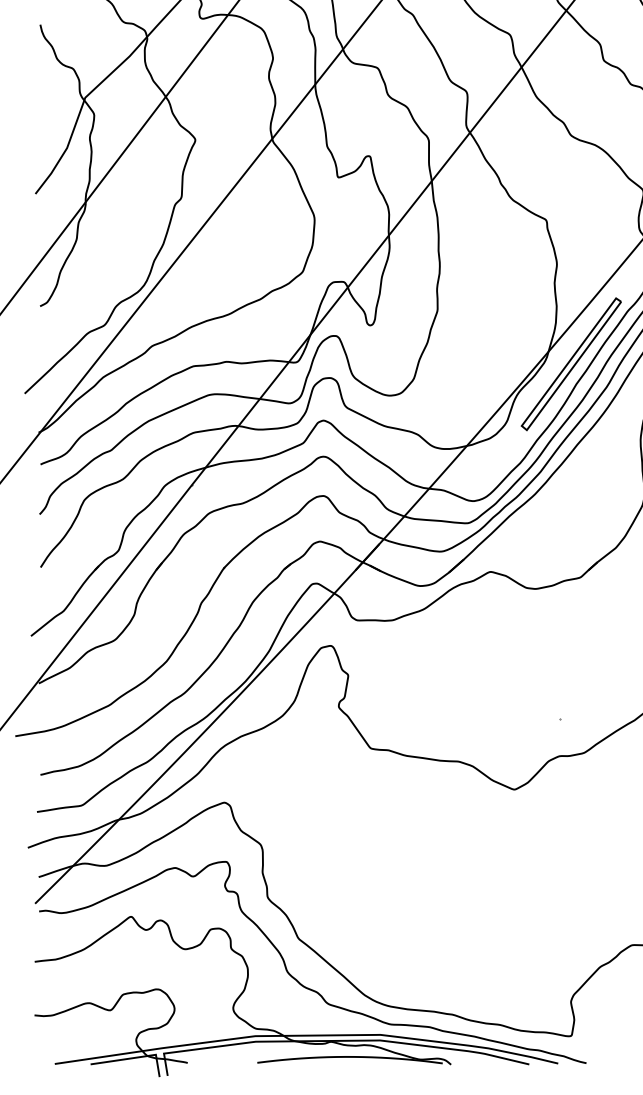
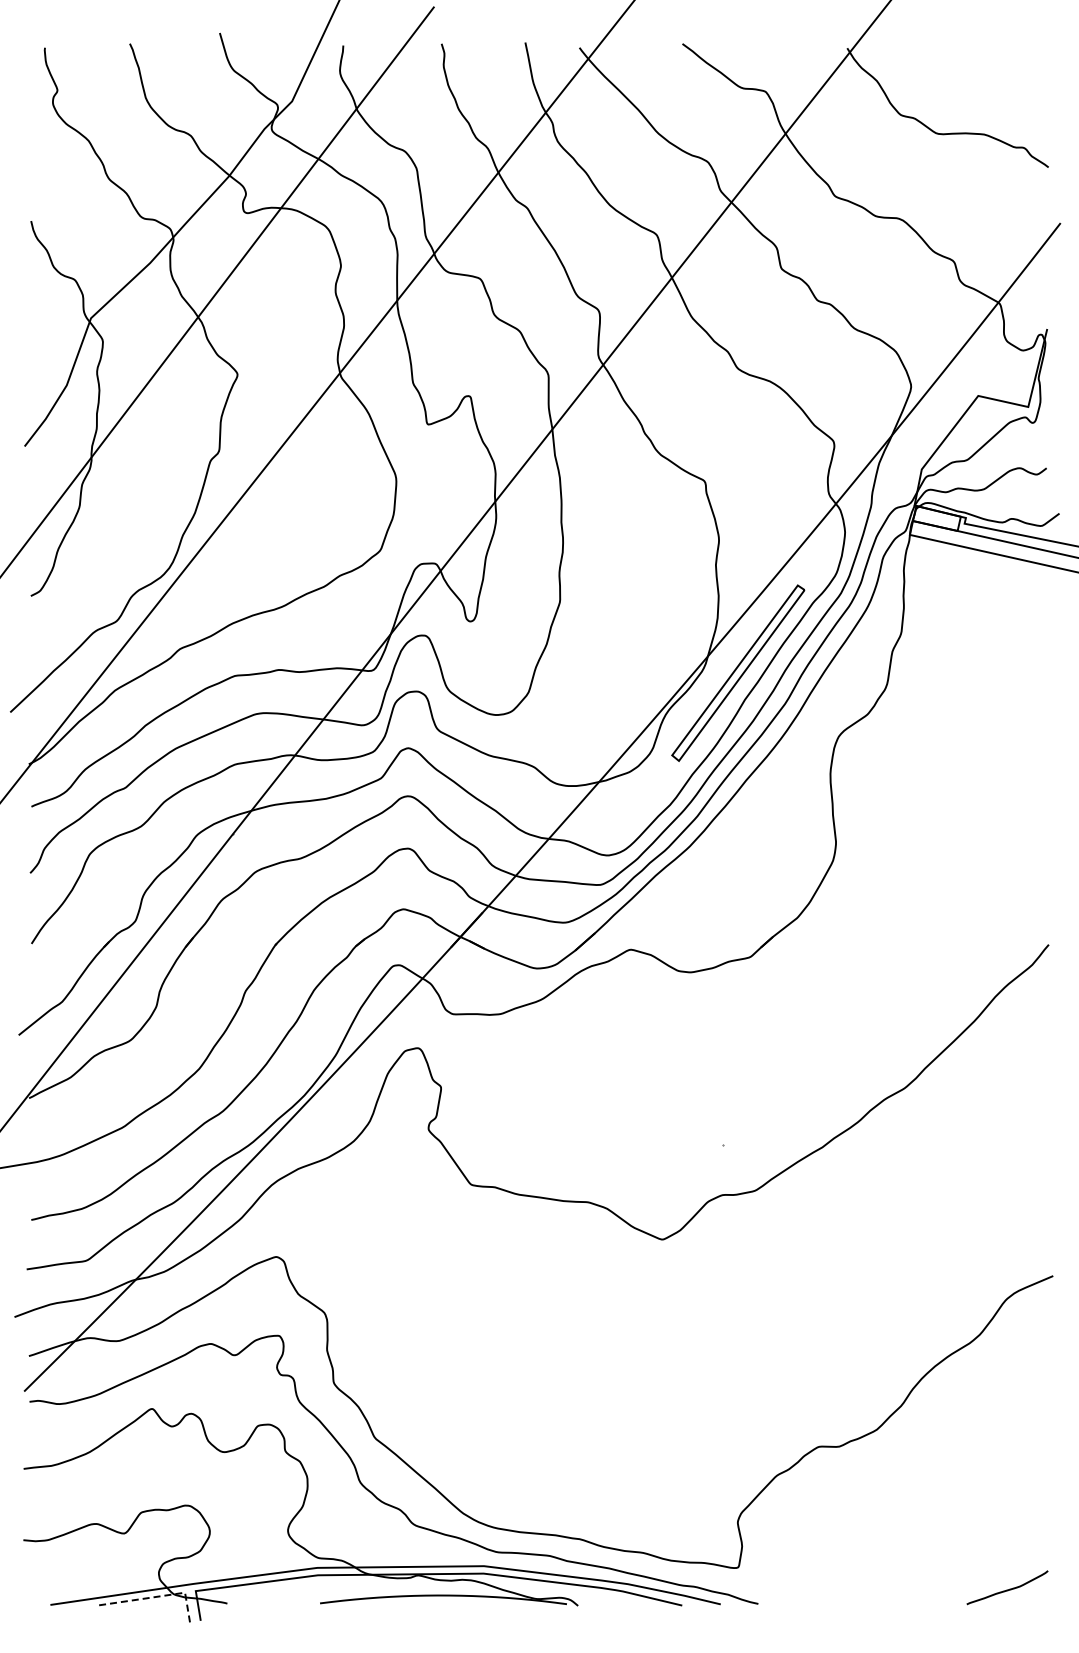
line: (134, 1057) -> (156, 1596), solid -> dashed

